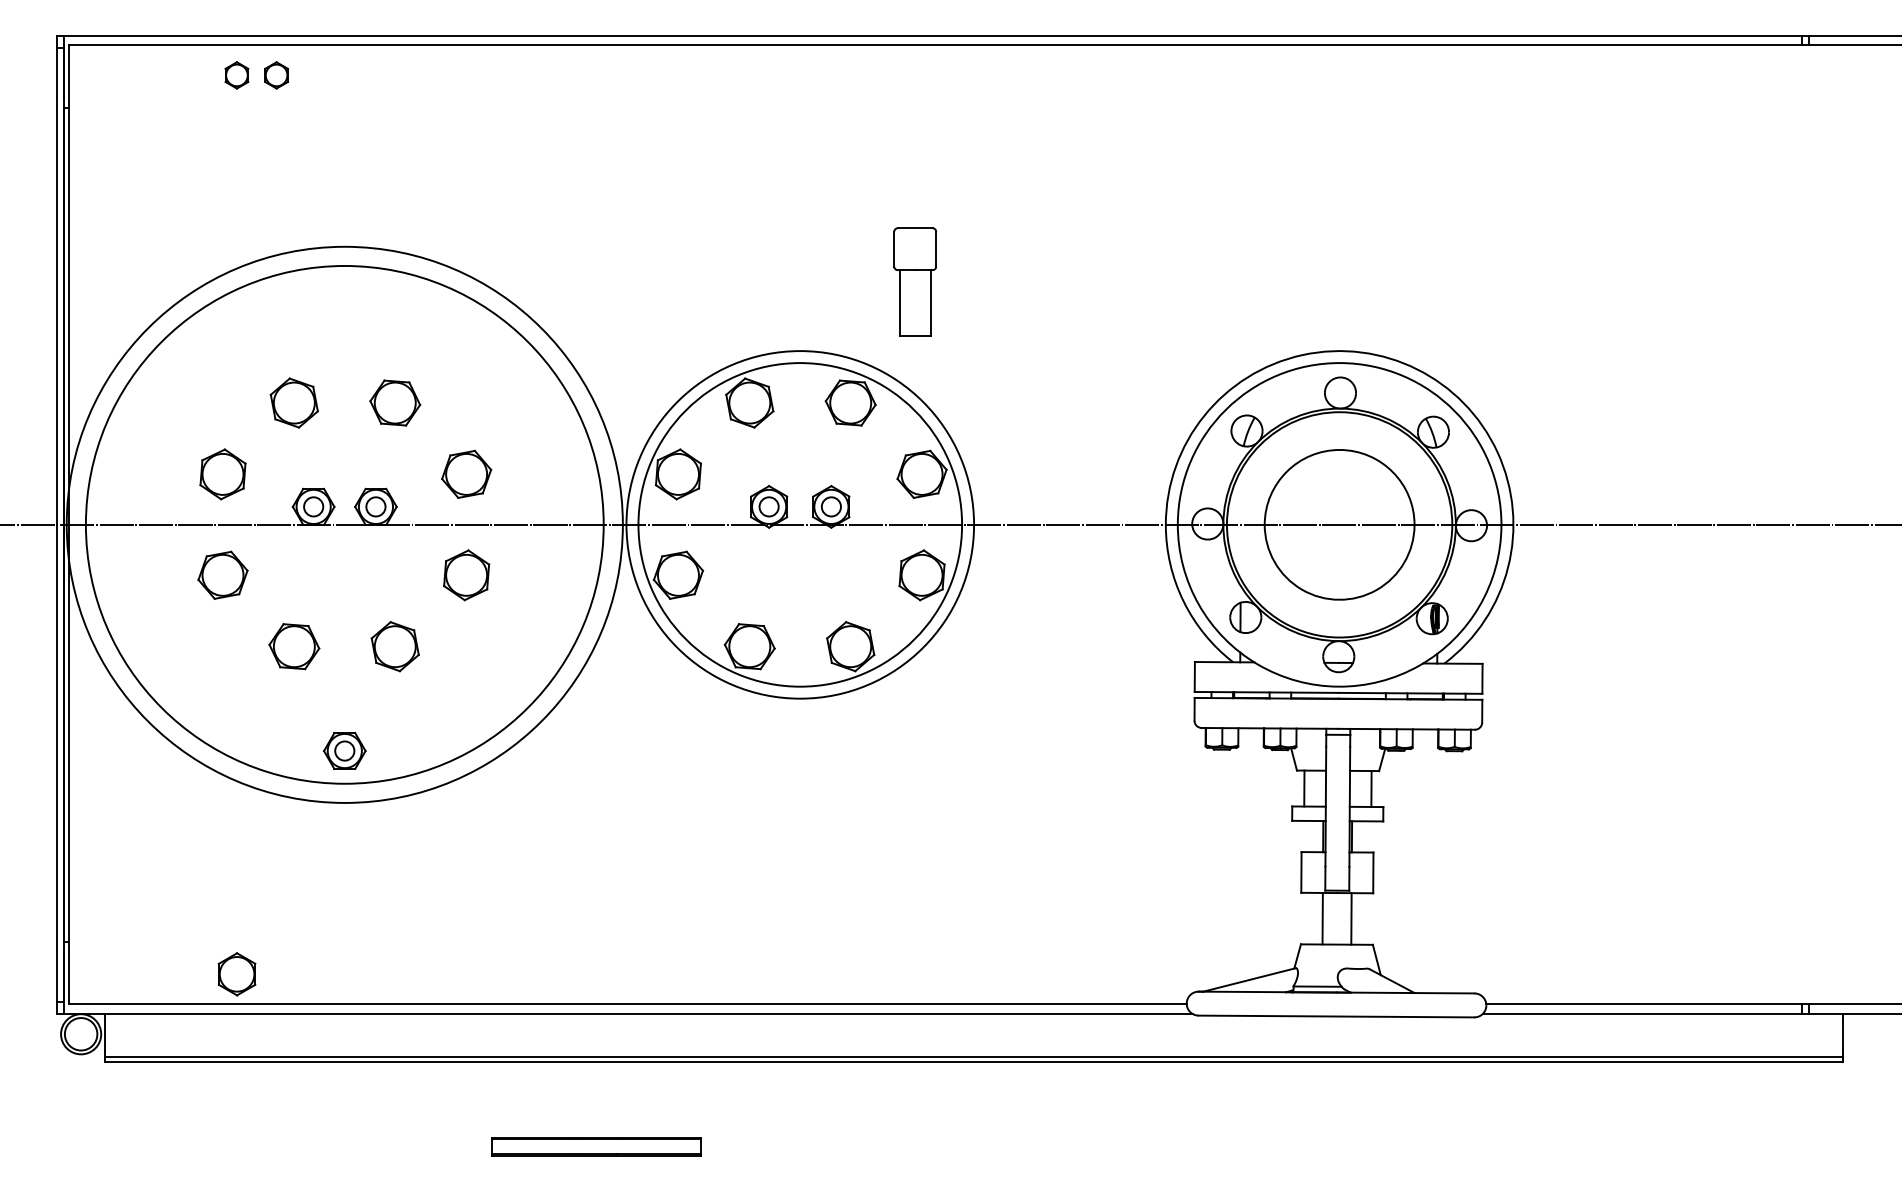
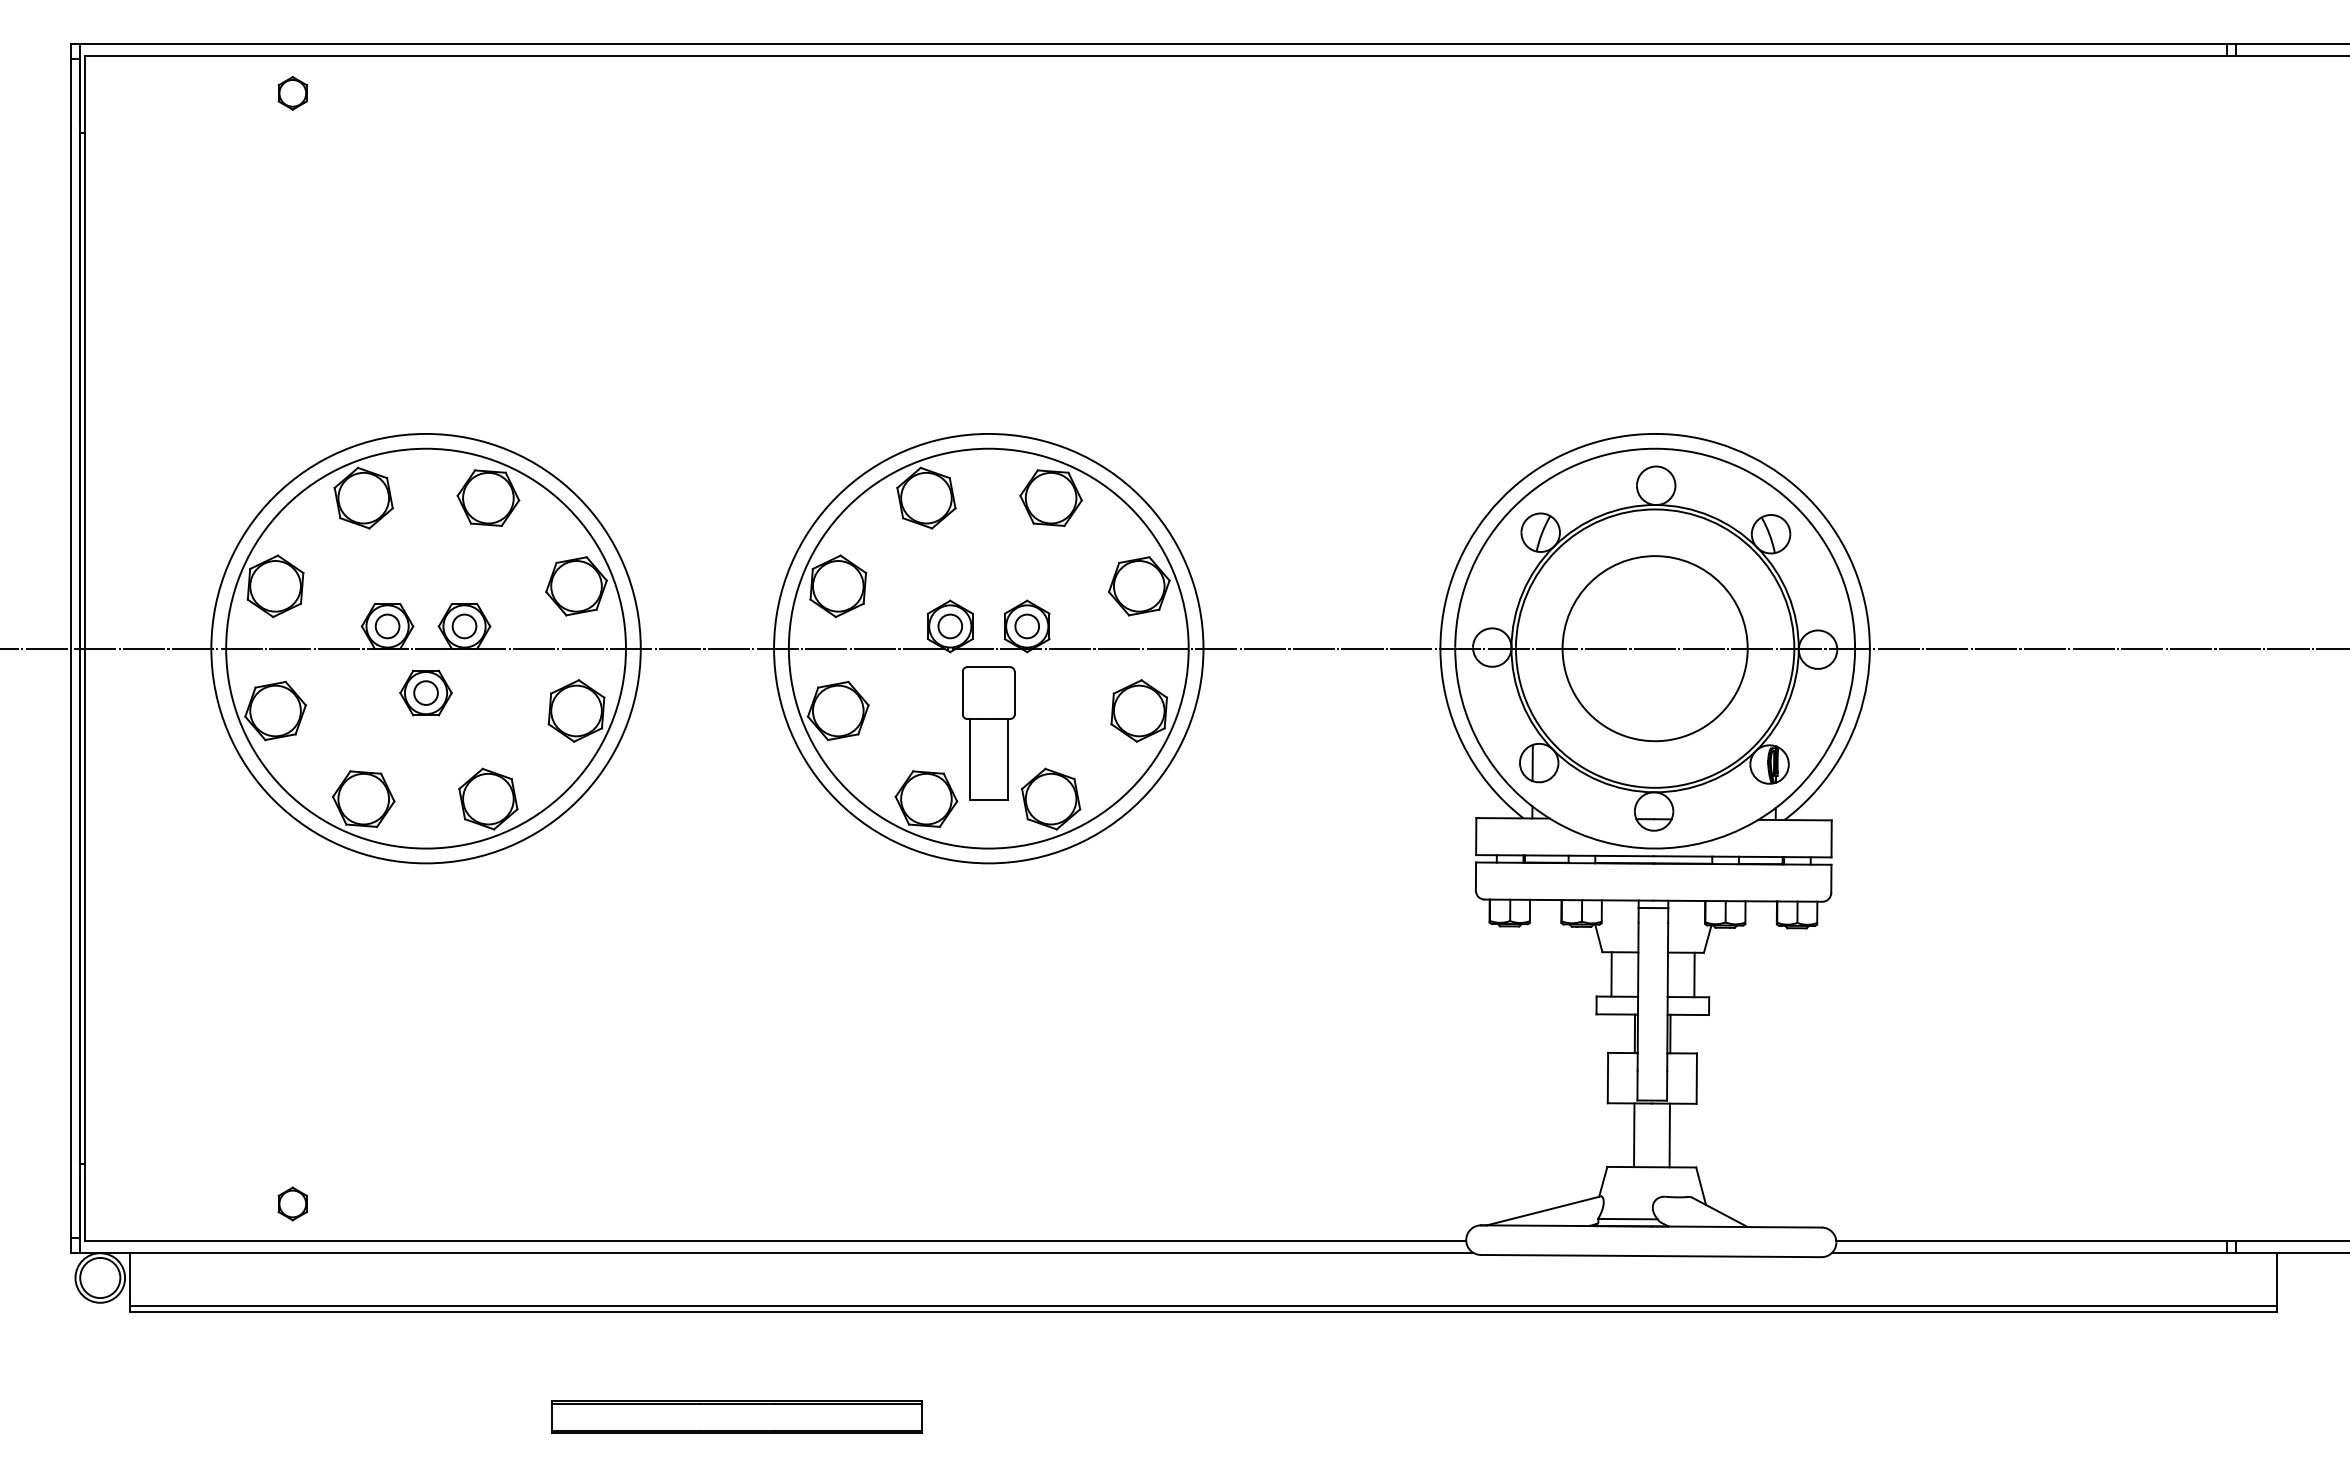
part: (276, 75) -> (341, 93), removed
part: (914, 281) -> (988, 733), moved
circle: (344, 524) -> (425, 648), size x0.62
circle: (344, 524) -> (425, 648), size x0.62
part: (344, 750) -> (425, 692), moved
part: (236, 973) -> (292, 1203), size x0.62
part: (596, 1146) -> (736, 1416), size x1.43

